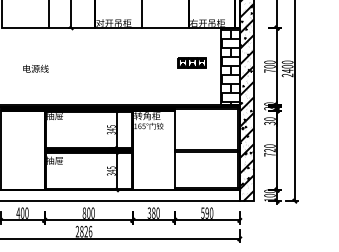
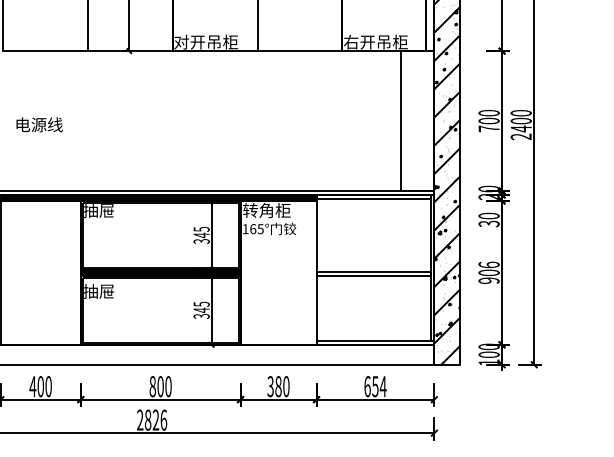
part: (191, 62) -> (346, 113), removed
hatch: (230, 66) -> (417, 120), removed
text: (35, 68) -> (38, 124), moved
text: (269, 150) -> (488, 272), 720 -> 906
text: (207, 212) -> (375, 385), 590 -> 654

